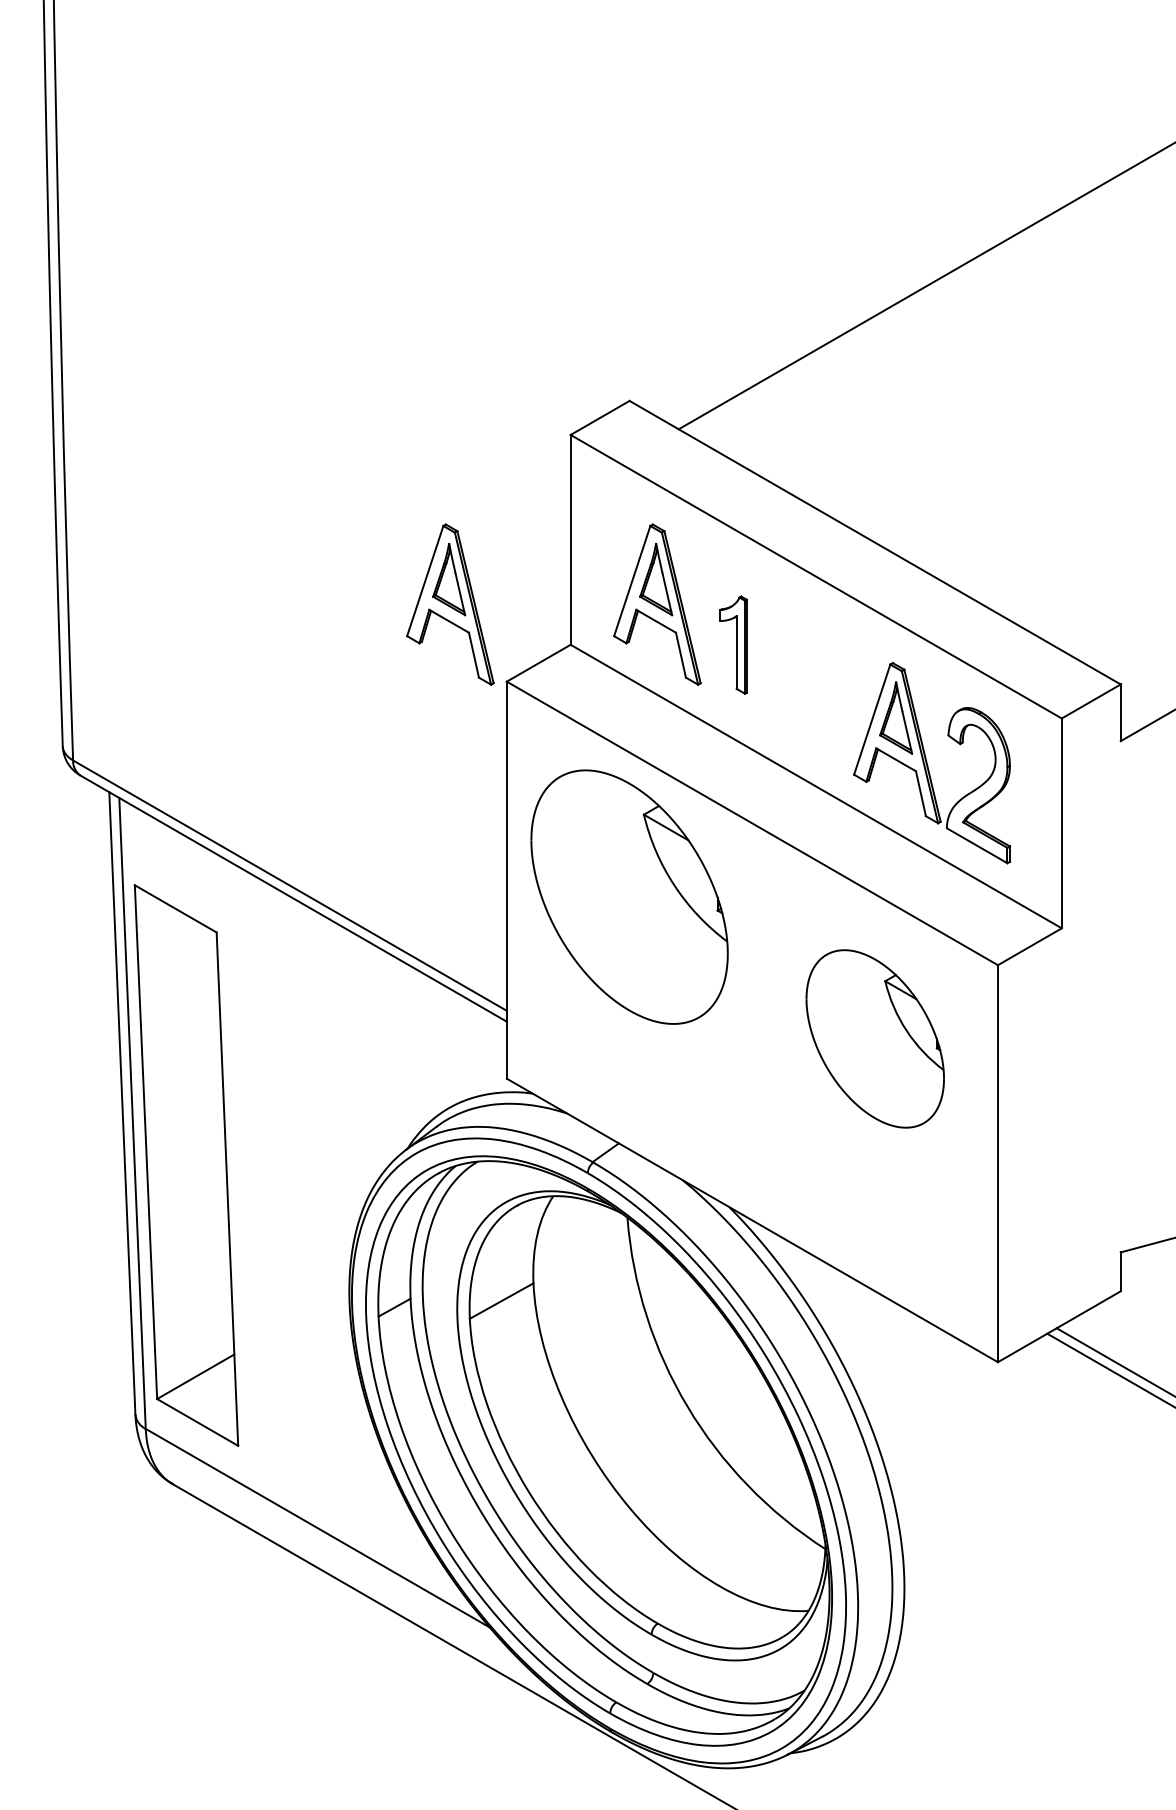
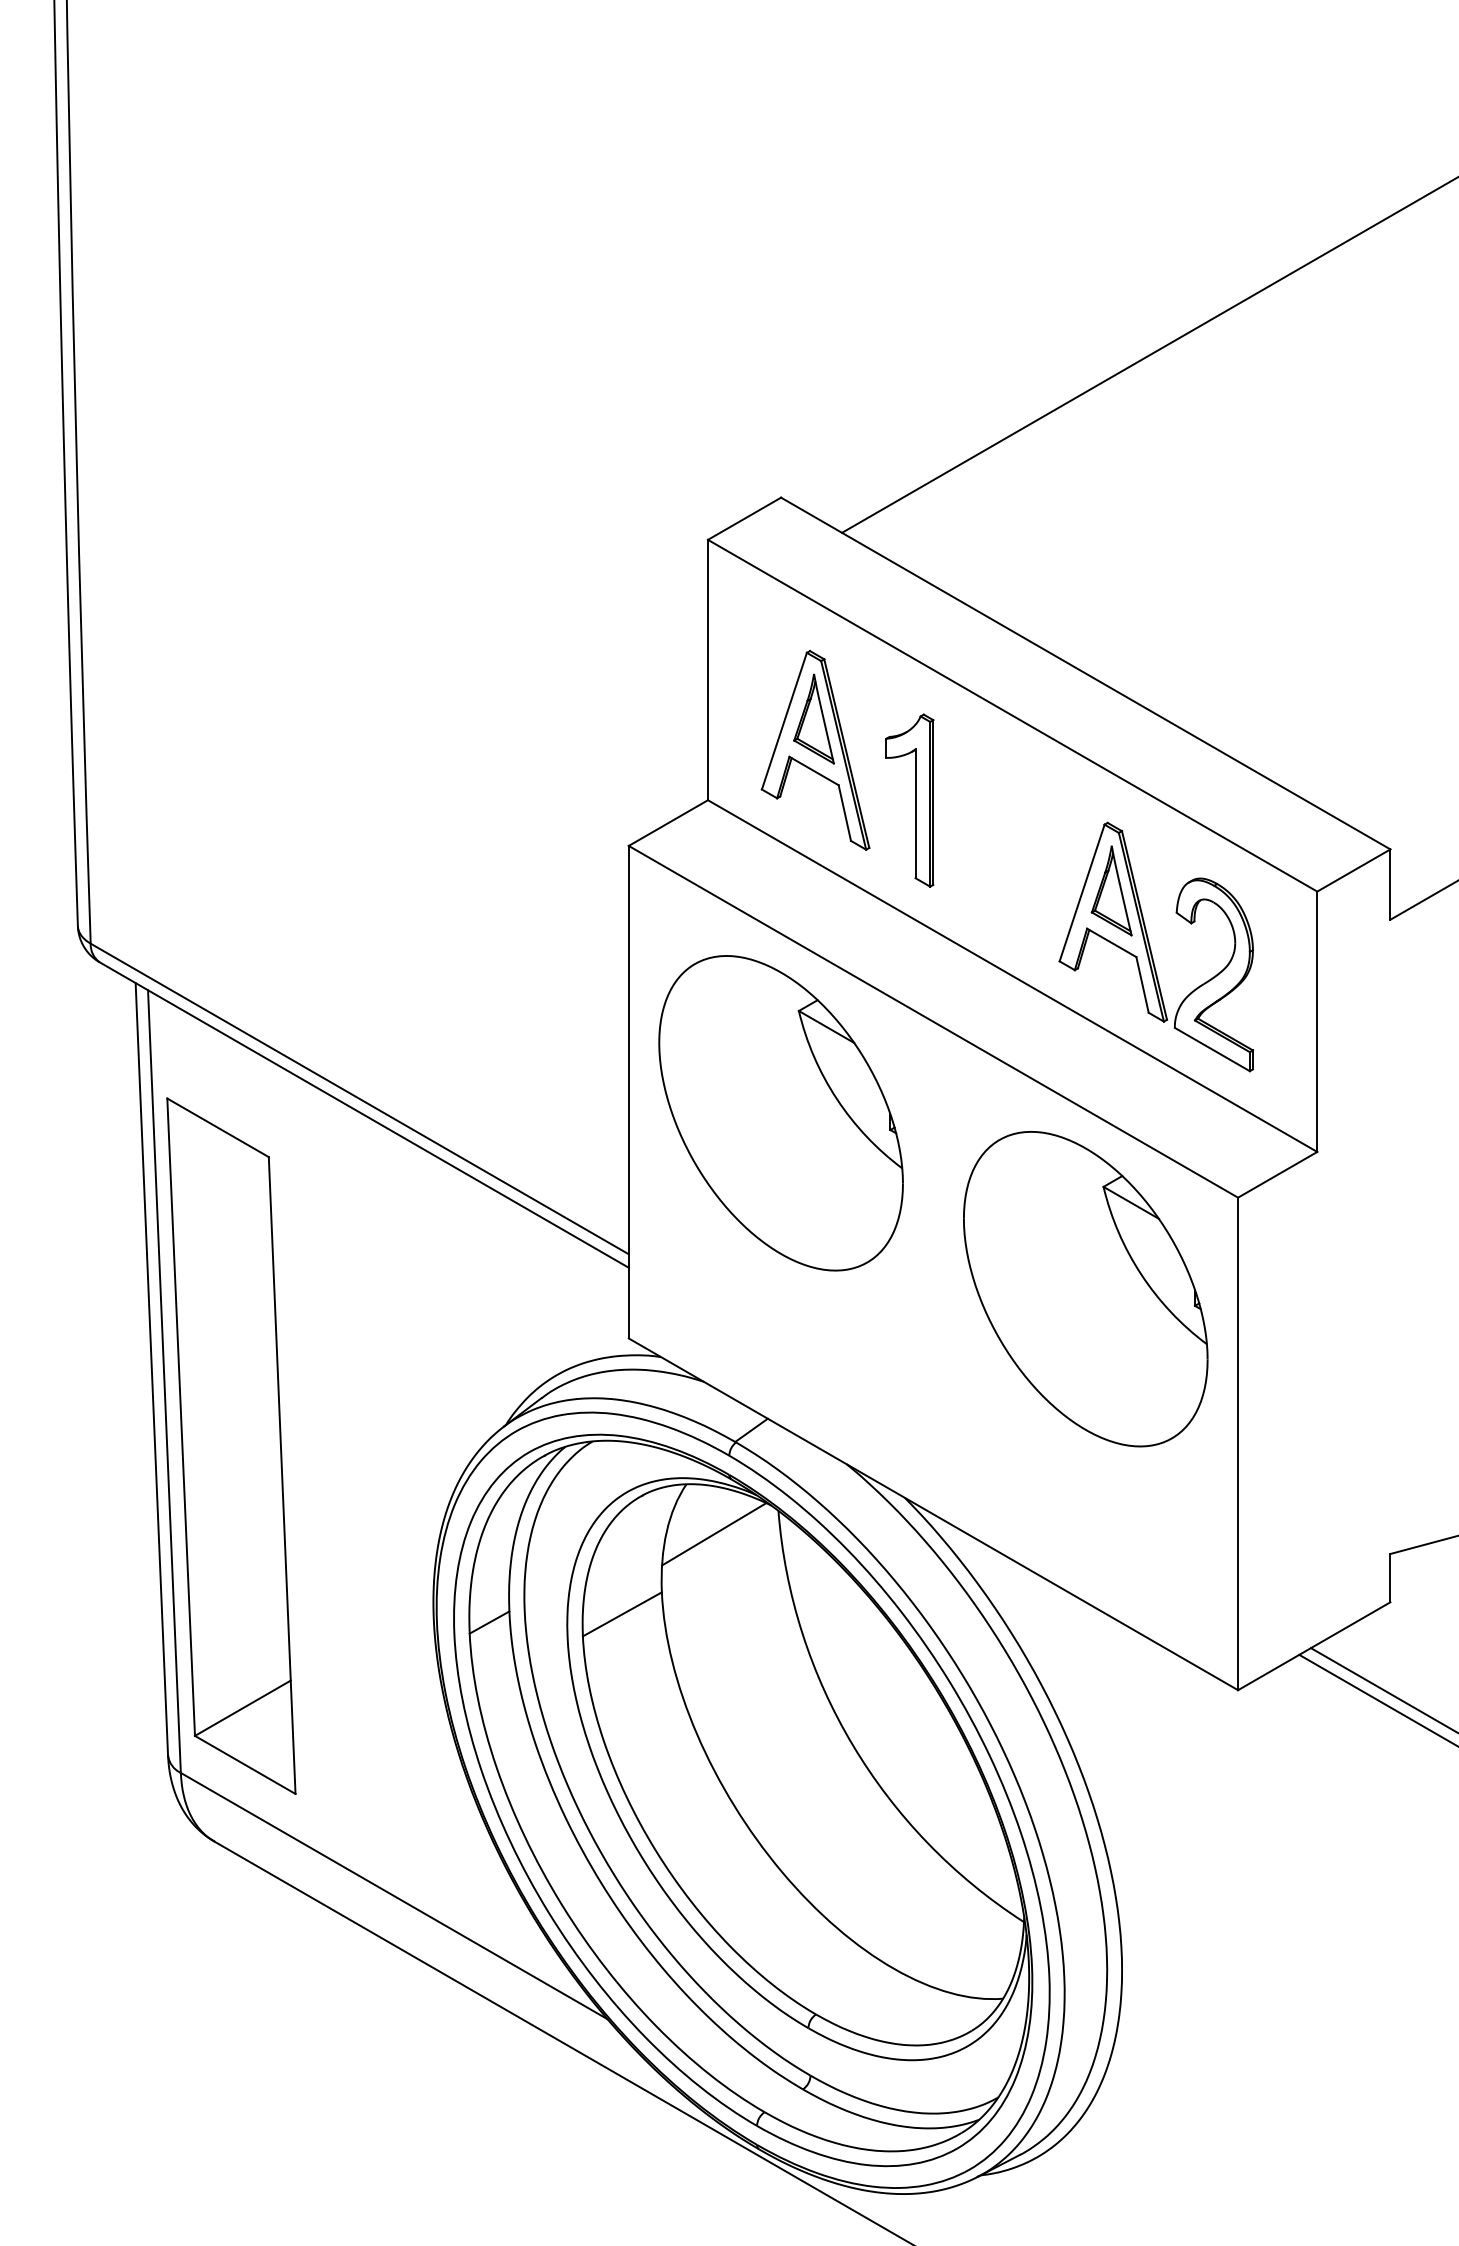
part: (450, 604) -> (558, 750), removed
part: (733, 644) -> (910, 799), size x1.43
part: (875, 1038) -> (1086, 1288), size x1.43
line: (575, 1236) -> (713, 1534), added

